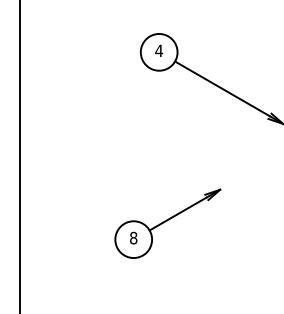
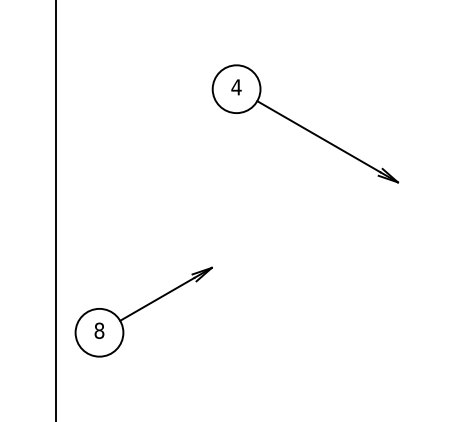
part: (167, 223) -> (143, 311), moved

